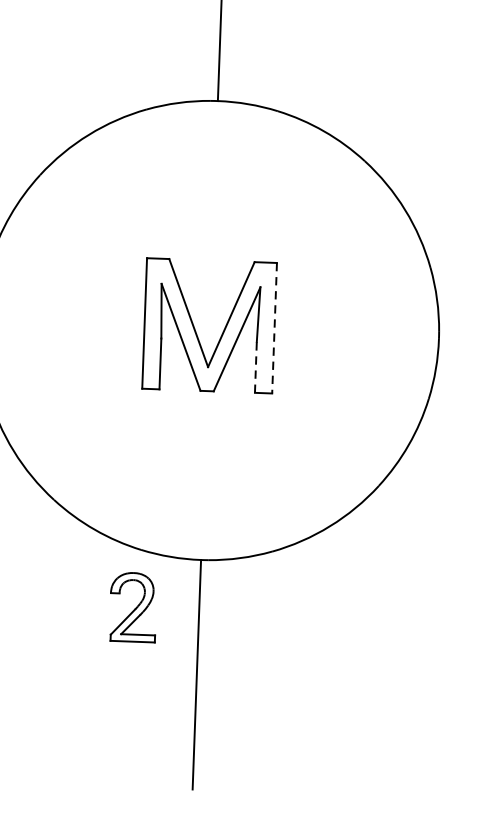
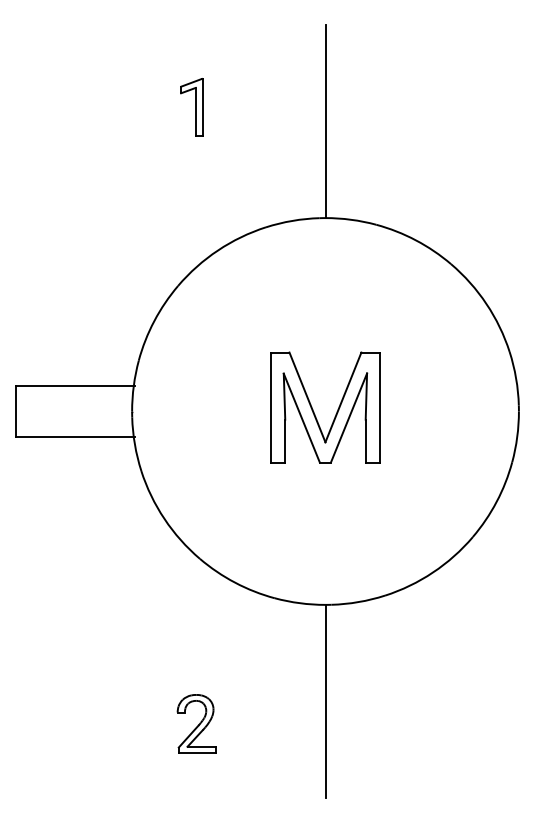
line: (274, 328) -> (380, 407), dashed -> solid
line: (255, 366) -> (365, 440), dashed -> solid
part: (132, 606) -> (196, 723), moved

